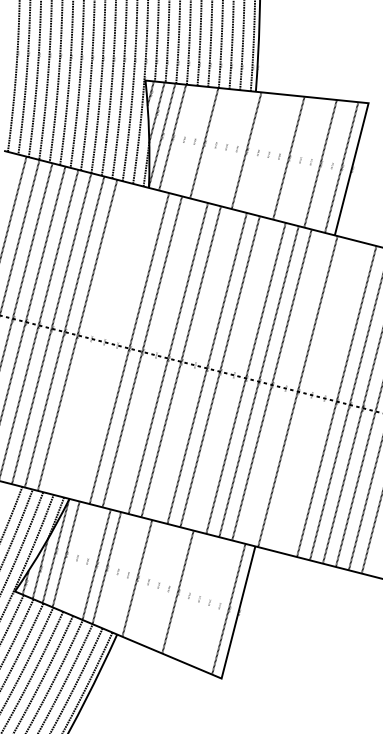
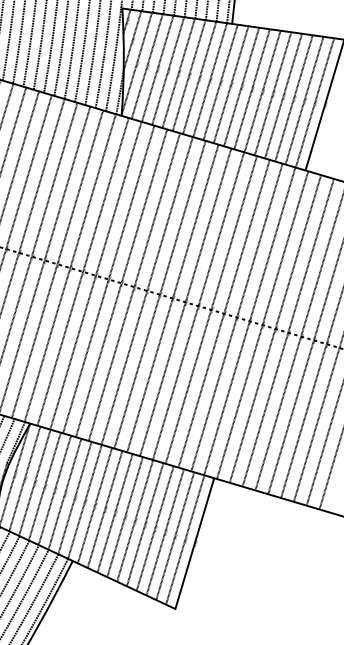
line: (182, 139) -> (157, 68), added
line: (193, 140) -> (167, 70), added
line: (214, 145) -> (188, 76), added
line: (224, 146) -> (198, 77), added
line: (235, 148) -> (209, 79), added
line: (257, 152) -> (231, 84), added
line: (267, 154) -> (241, 87), added
line: (277, 156) -> (251, 89), added
line: (299, 159) -> (273, 93), added
line: (309, 161) -> (283, 95), added
line: (330, 165) -> (303, 100), added
line: (90, 338) -> (57, 264), added
line: (103, 341) -> (70, 267), added
line: (116, 344) -> (83, 271), added
line: (155, 354) -> (121, 282), added
line: (193, 364) -> (159, 294), added
line: (232, 374) -> (197, 305), added
line: (284, 387) -> (249, 320), added
line: (310, 394) -> (275, 328), added
line: (323, 397) -> (288, 332), added
line: (76, 557) -> (35, 482), added
line: (86, 560) -> (44, 485), added
line: (116, 571) -> (74, 497), added
line: (126, 574) -> (84, 501), added
line: (147, 581) -> (105, 509), added
line: (157, 585) -> (114, 513), added
line: (167, 588) -> (124, 516), added
line: (188, 595) -> (145, 524), added
line: (198, 598) -> (155, 528), added
line: (208, 602) -> (165, 532), added
line: (218, 605) -> (175, 535), added

